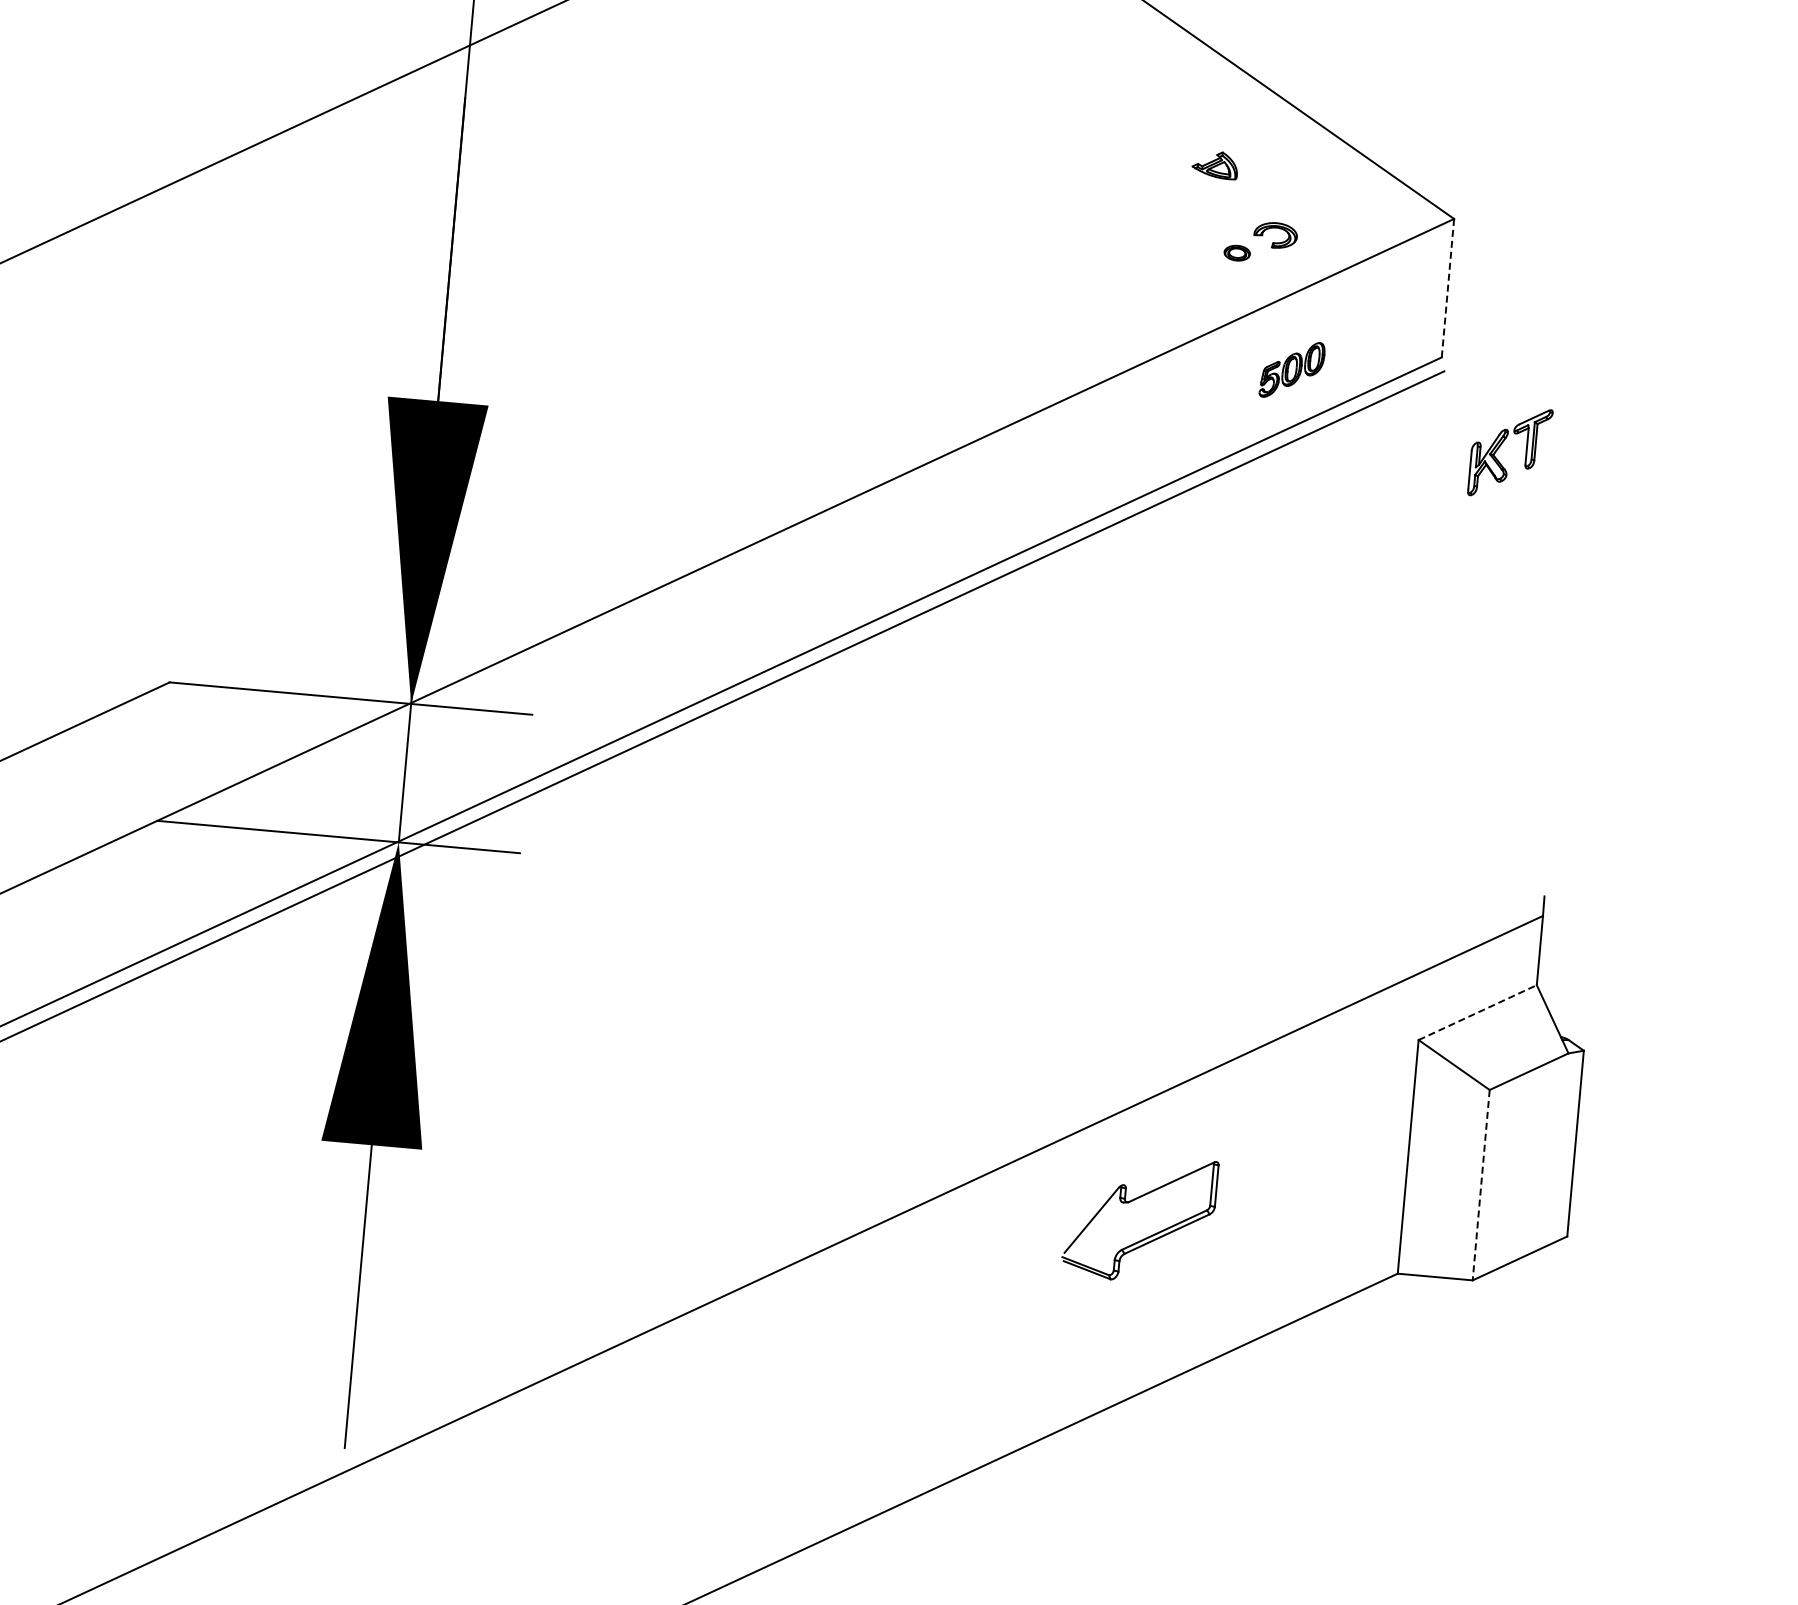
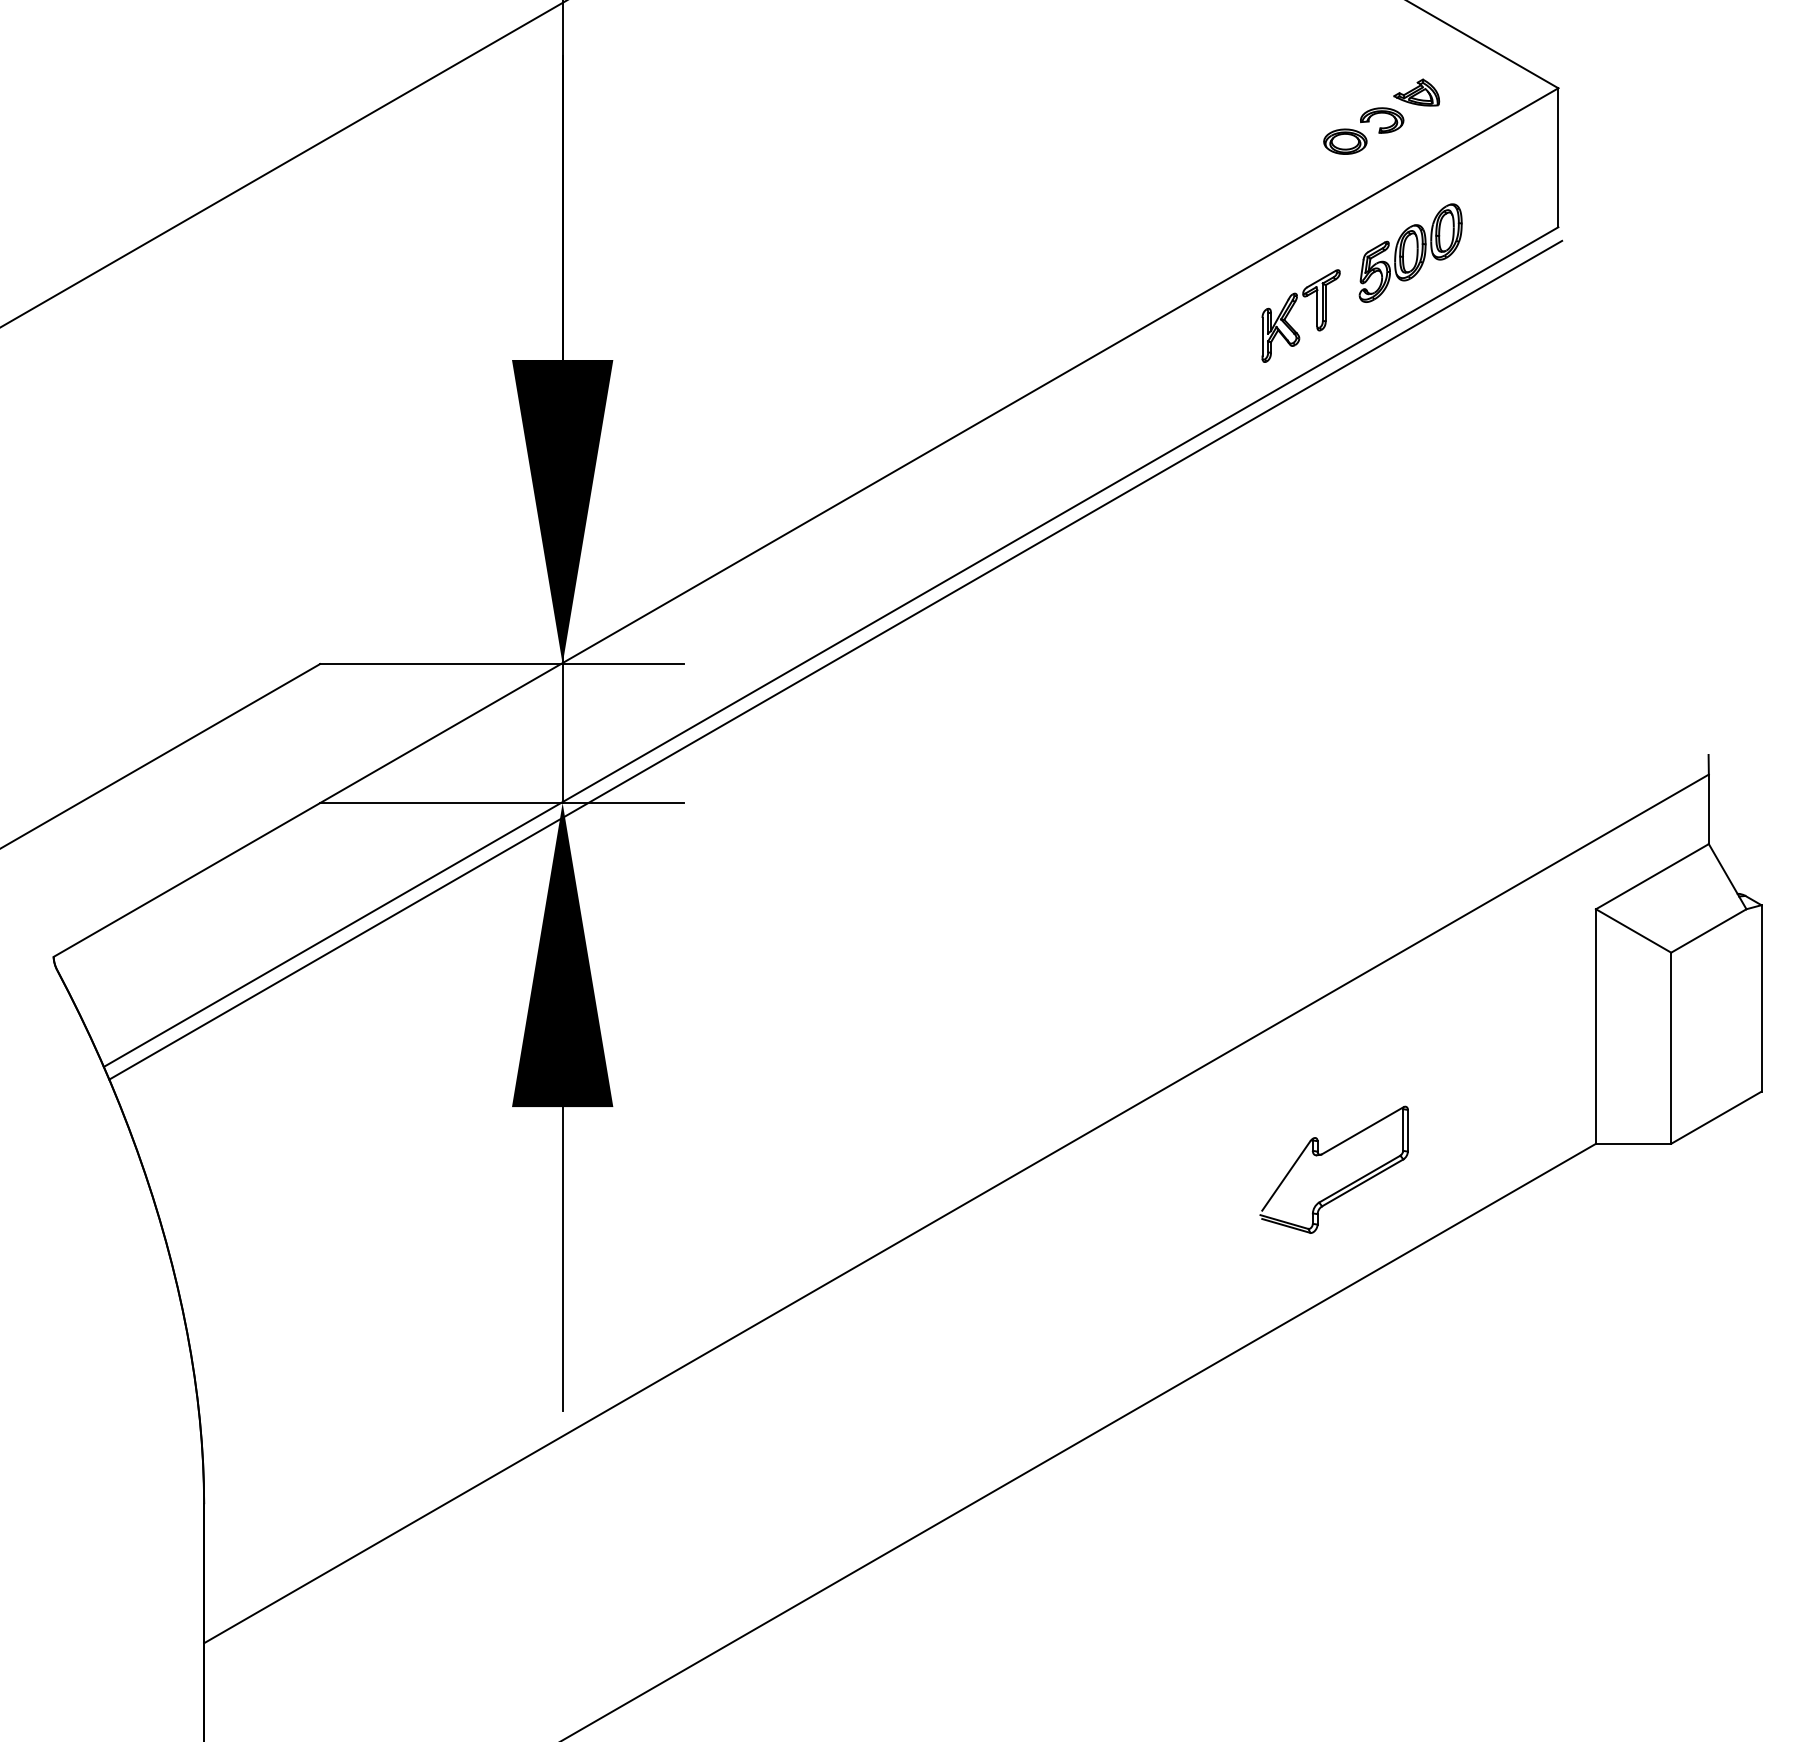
part: (1215, 164) -> (1416, 92), moved
part: (1237, 253) -> (1345, 141), size x1.67
line: (1448, 287) -> (1558, 157), dashed -> solid
part: (1292, 369) -> (1410, 252), size x1.67
part: (1502, 444) -> (1292, 308), moved
line: (1477, 1012) -> (1652, 876), dashed -> solid
line: (1481, 1185) -> (1671, 1048), dashed -> solid
part: (1129, 1203) -> (1322, 1155), moved

